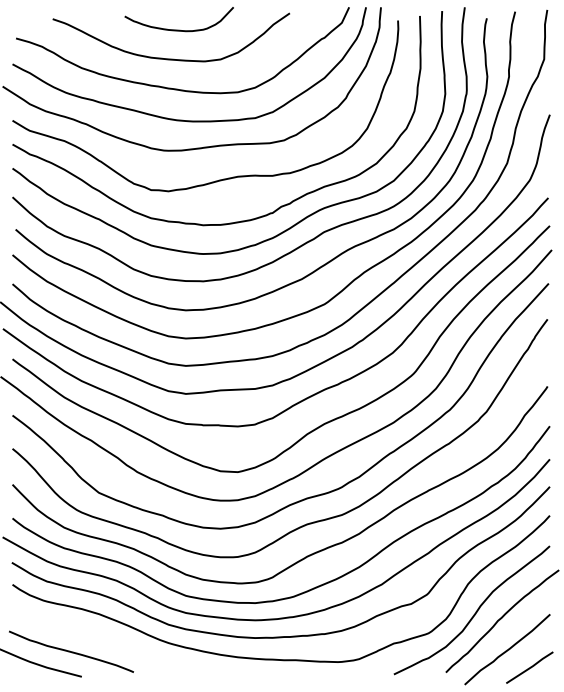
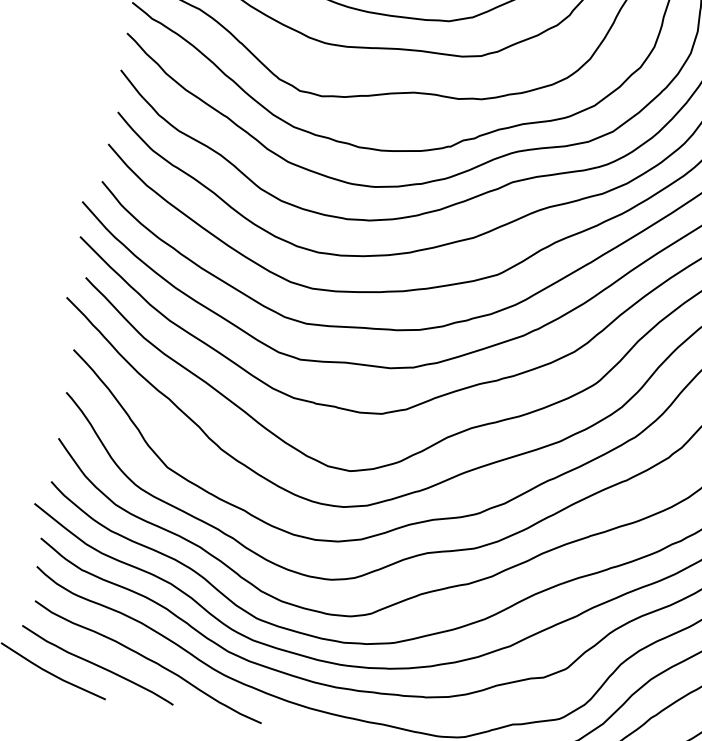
curve: (109, 641) -> (148, 660), added

